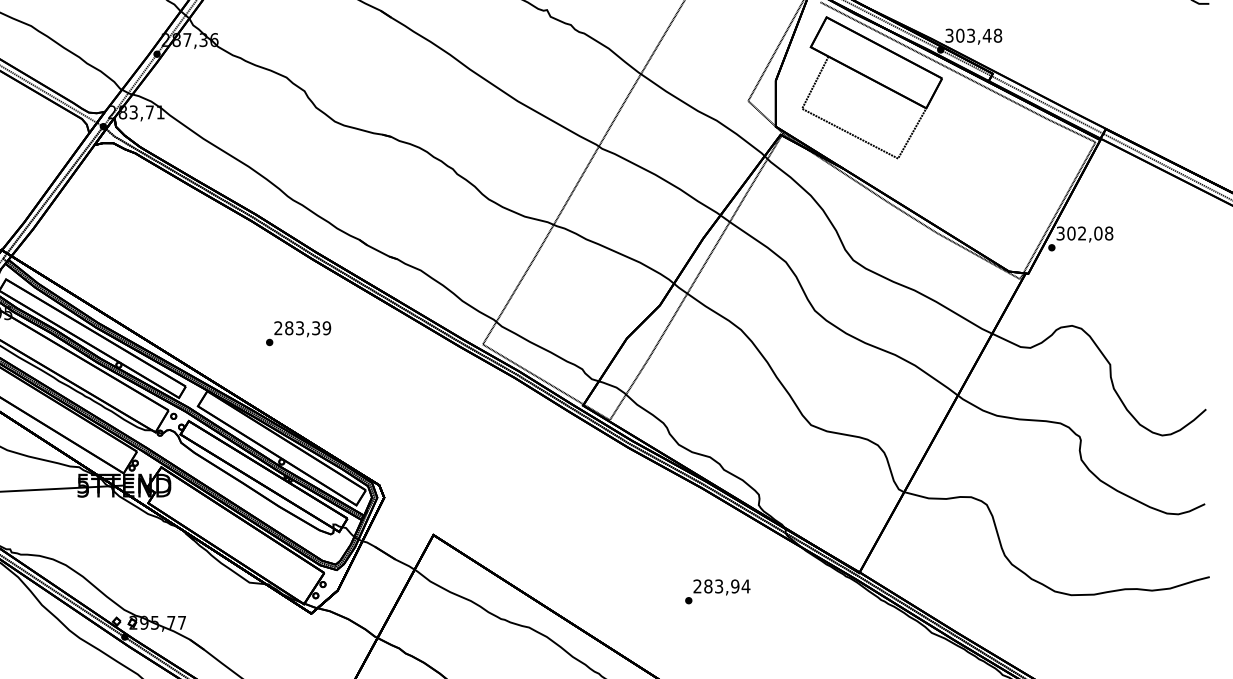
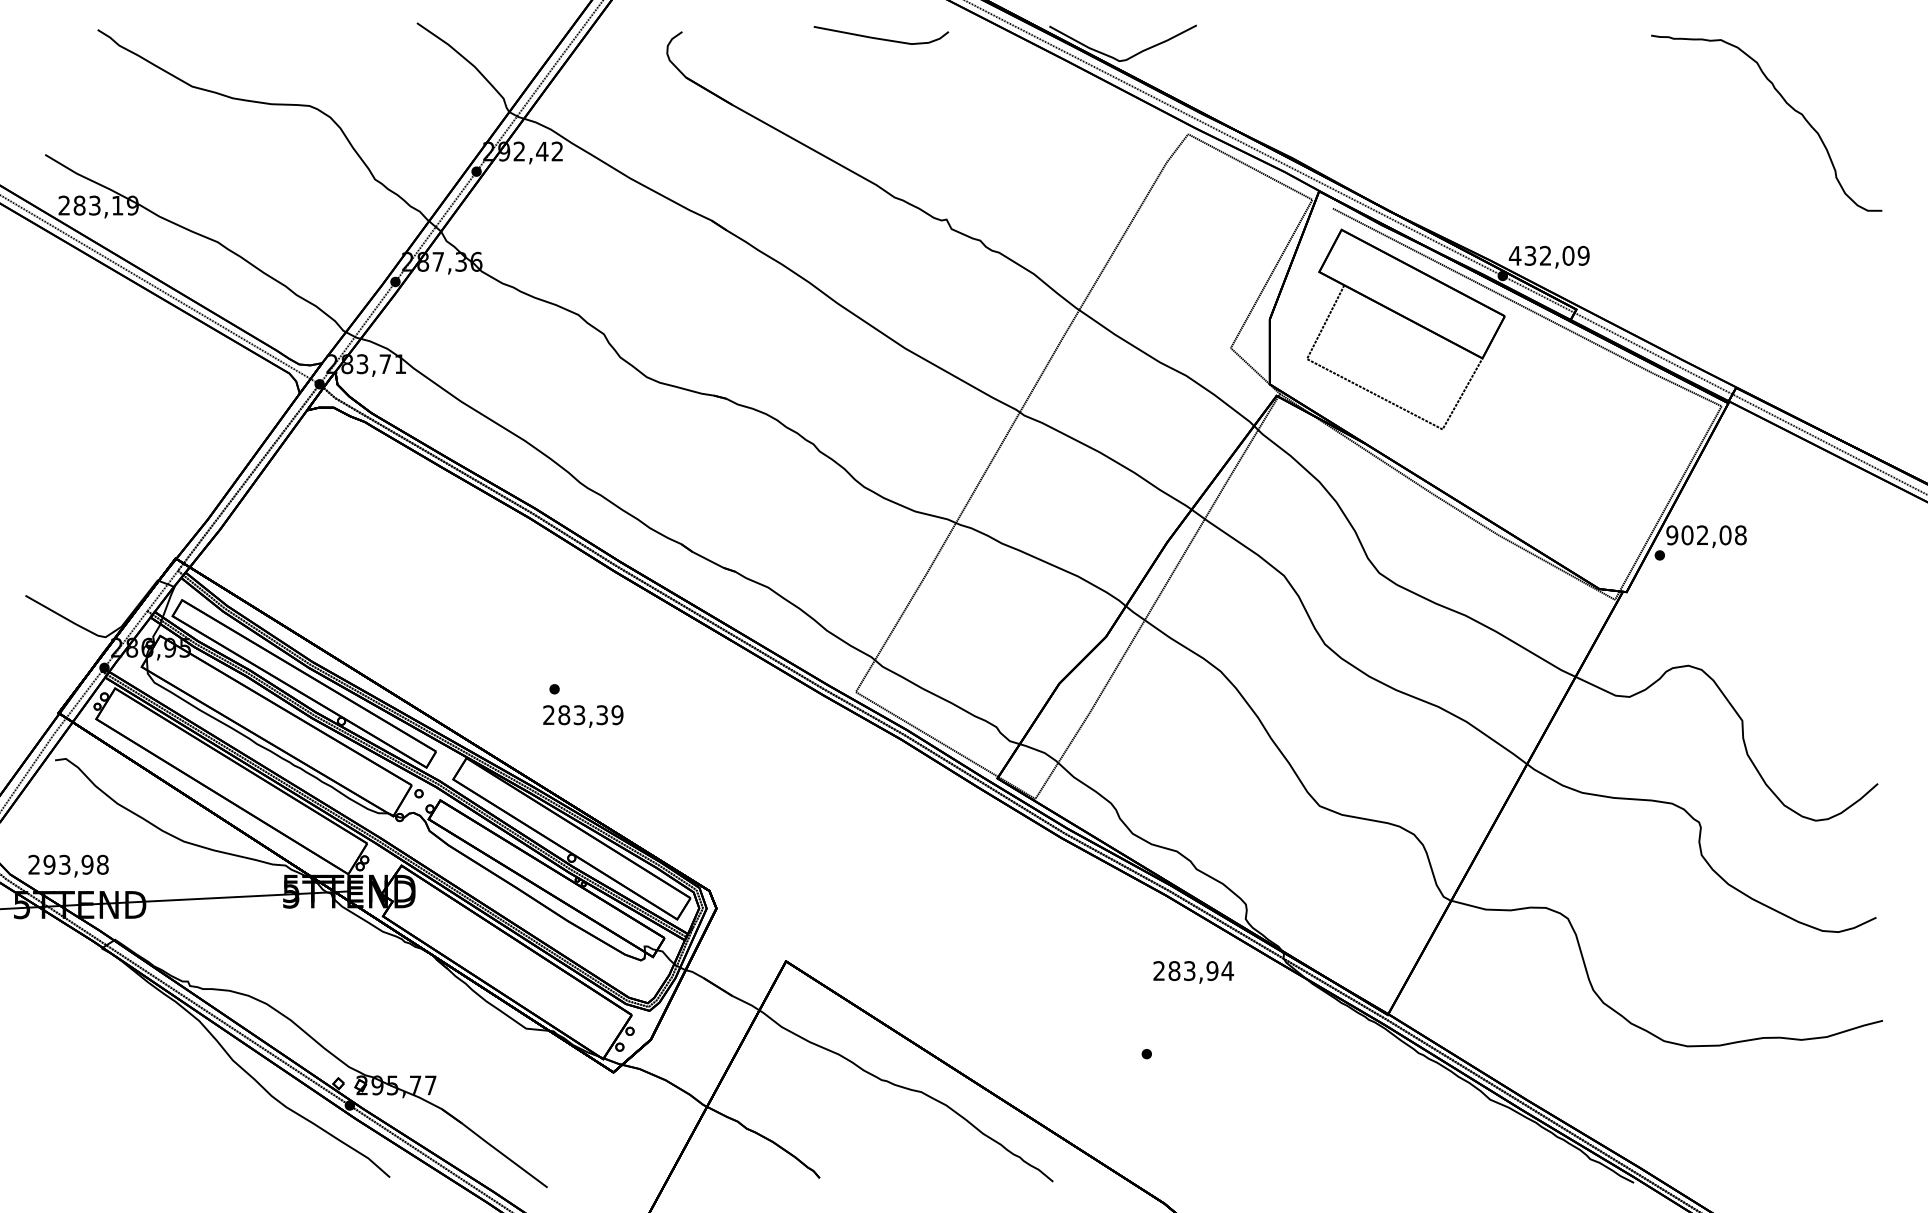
text: (973, 35) -> (1548, 255), 303,48 -> 432,09
text: (1060, 233) -> (1672, 535), 302,08 -> 902,08
text: (302, 329) -> (583, 716), moved
text: (721, 587) -> (1193, 972), moved

